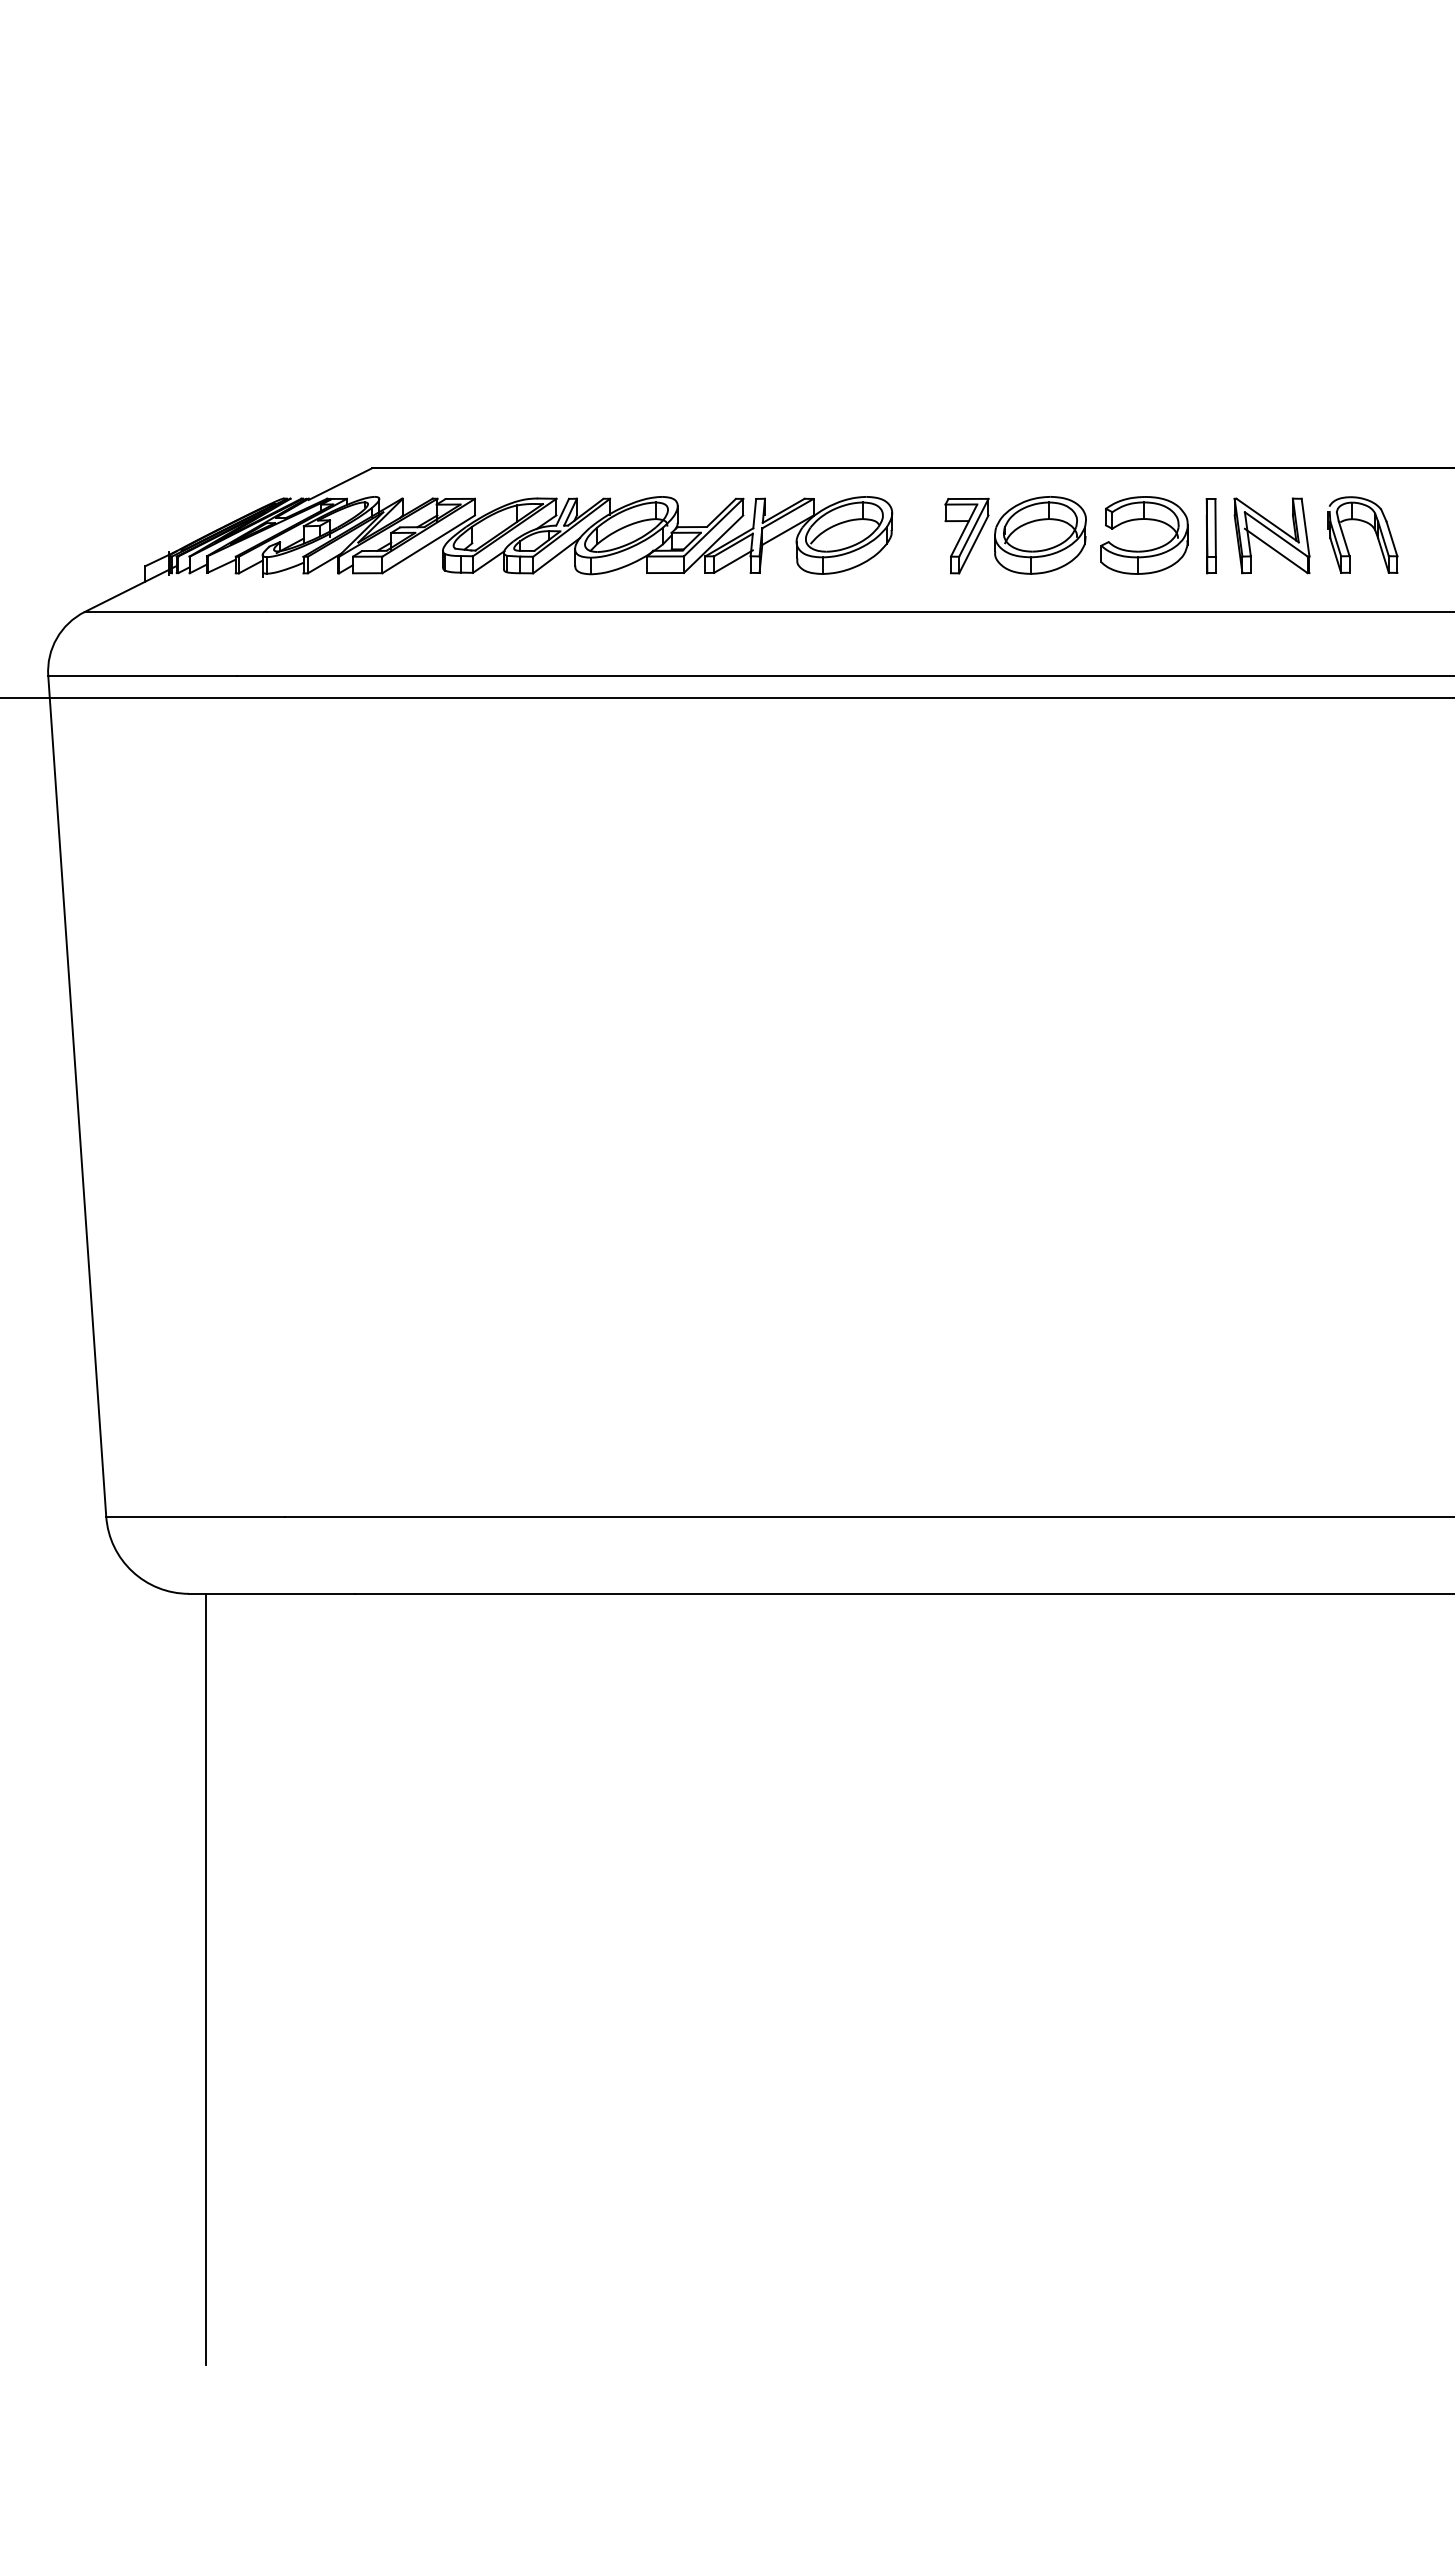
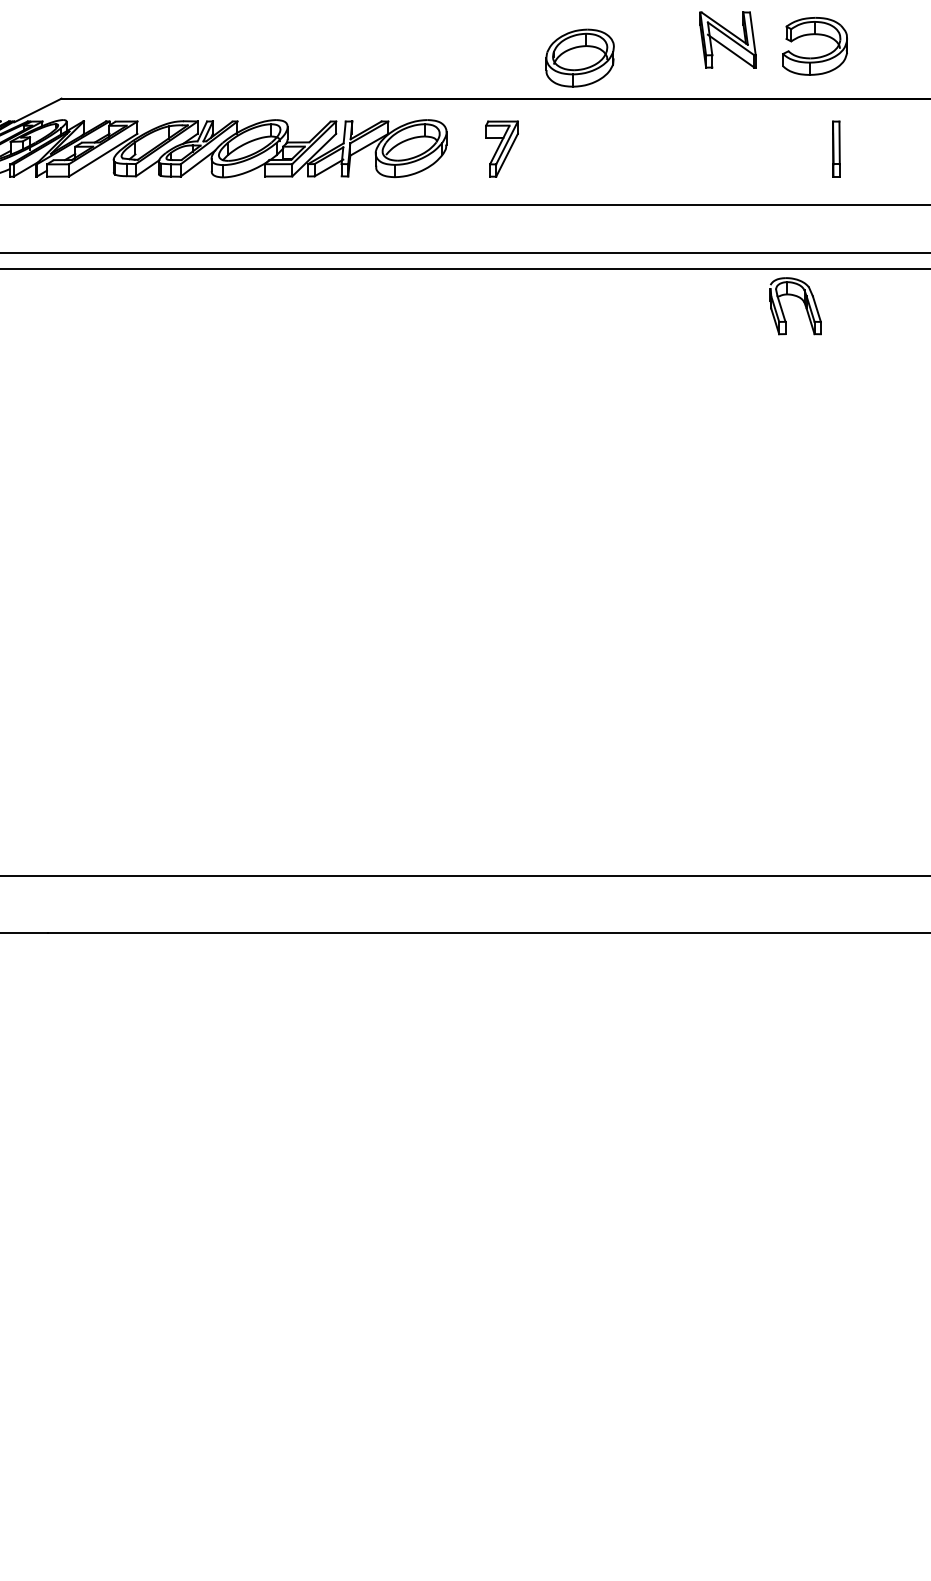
part: (1369, 525) -> (800, 299), moved
part: (1040, 535) -> (580, 58), moved
part: (1271, 535) -> (727, 39), moved
part: (1210, 536) -> (835, 149), moved
part: (1148, 549) -> (818, 56), moved

